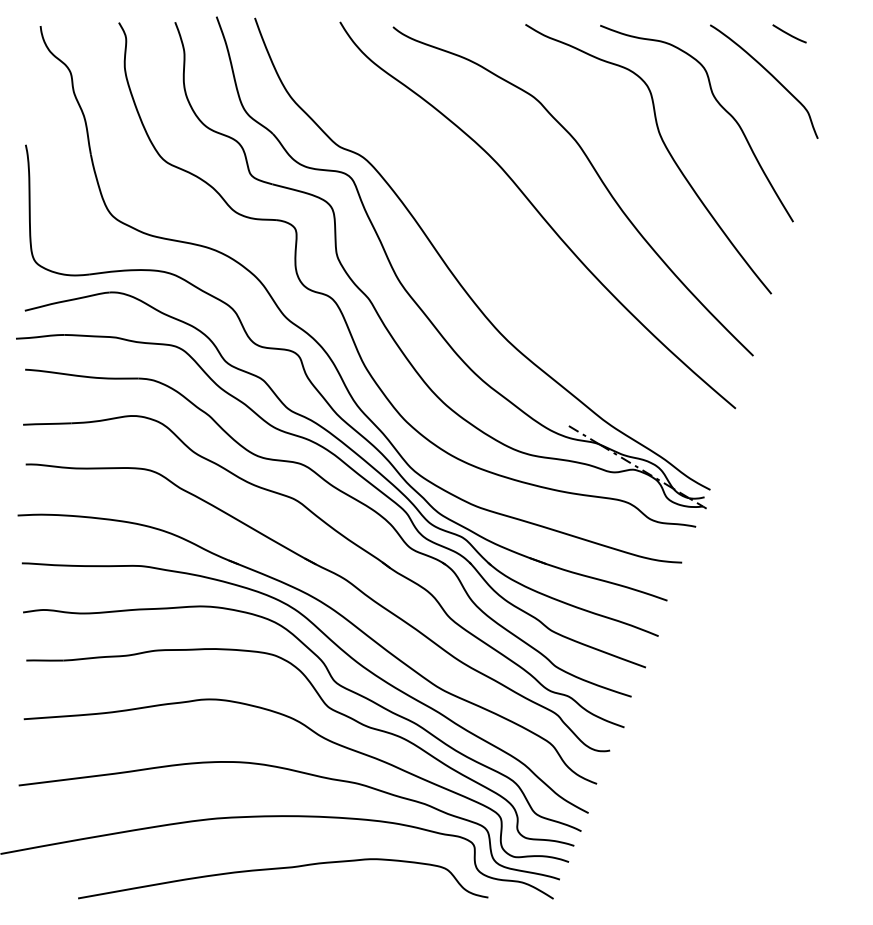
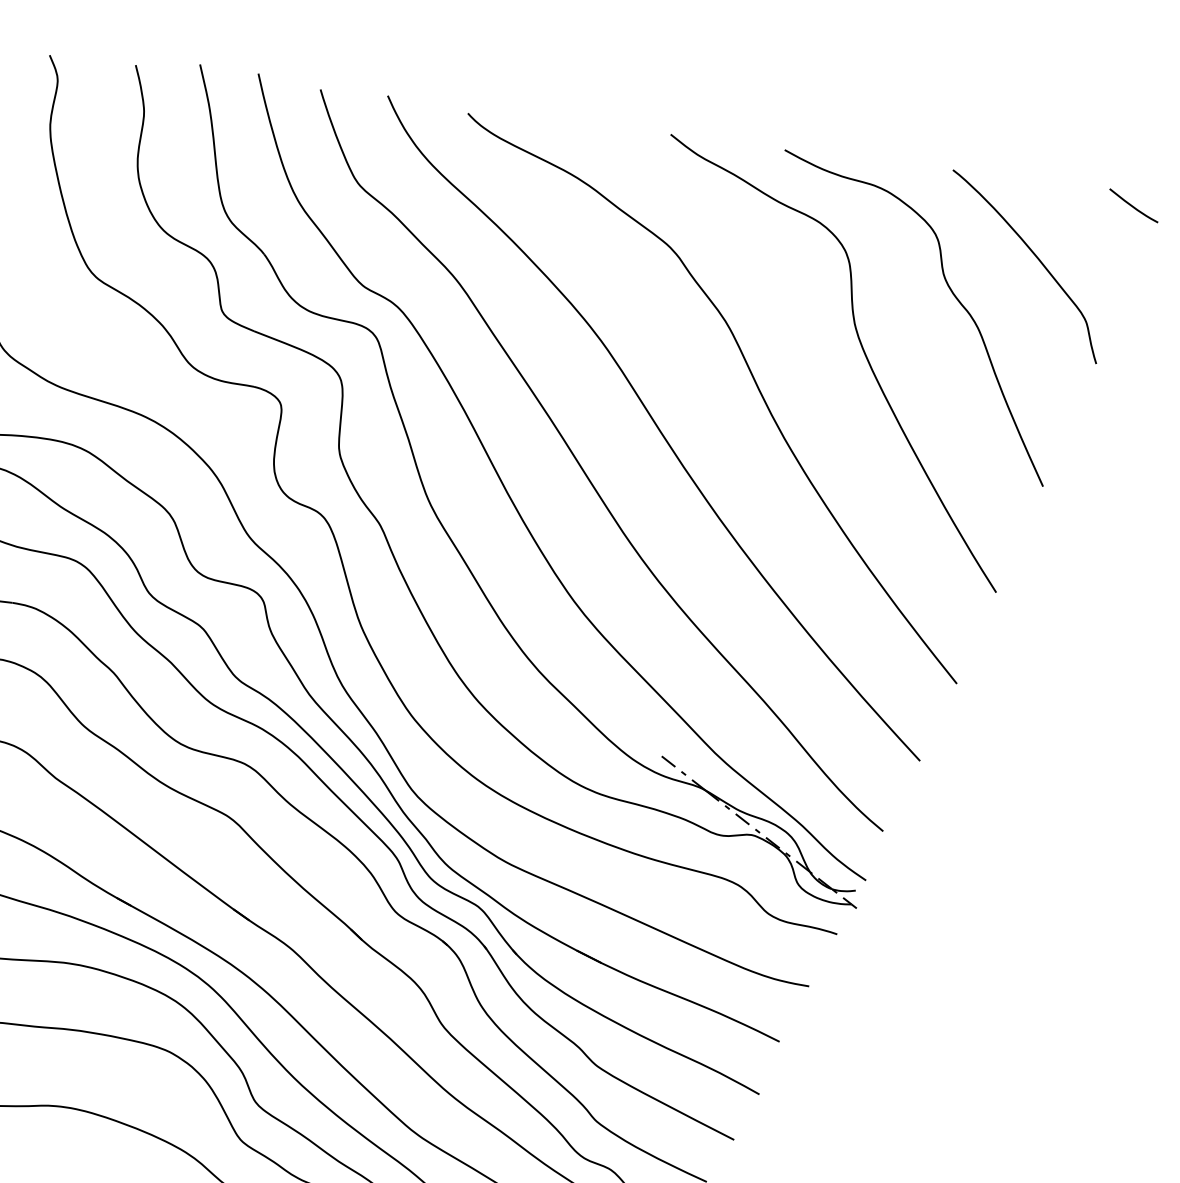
line: (789, 33) -> (1133, 205), moved
curve: (497, 248) -> (585, 471), added

